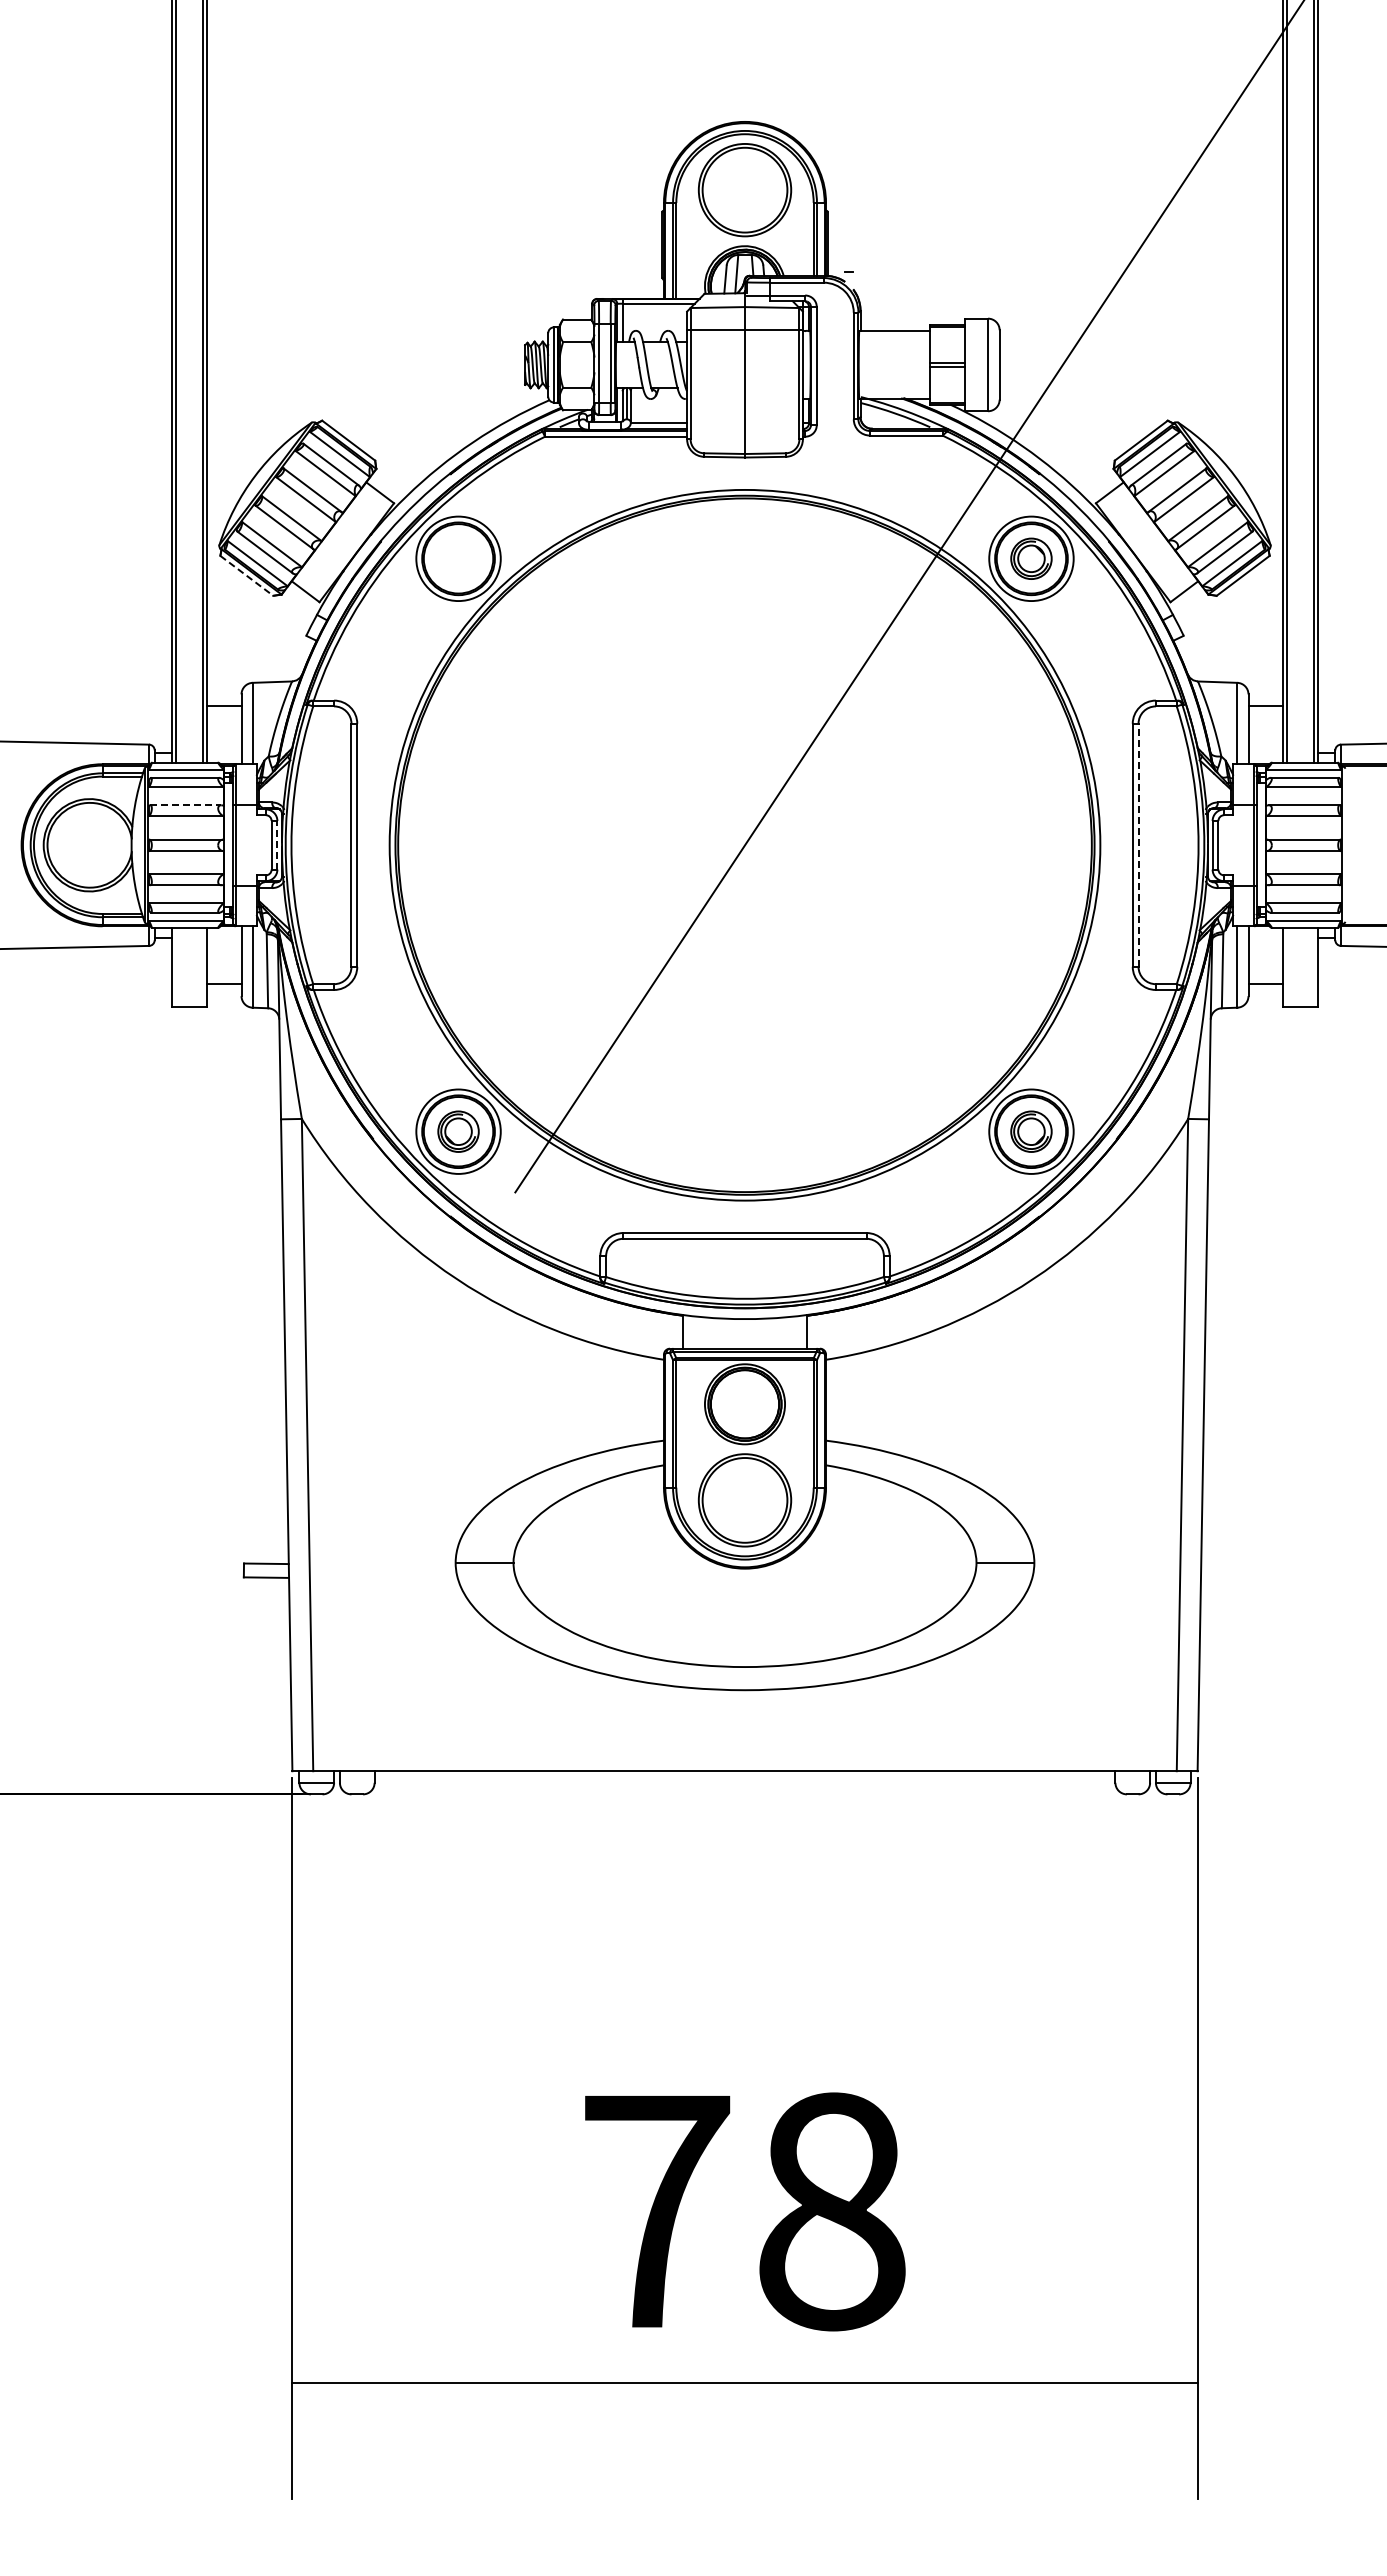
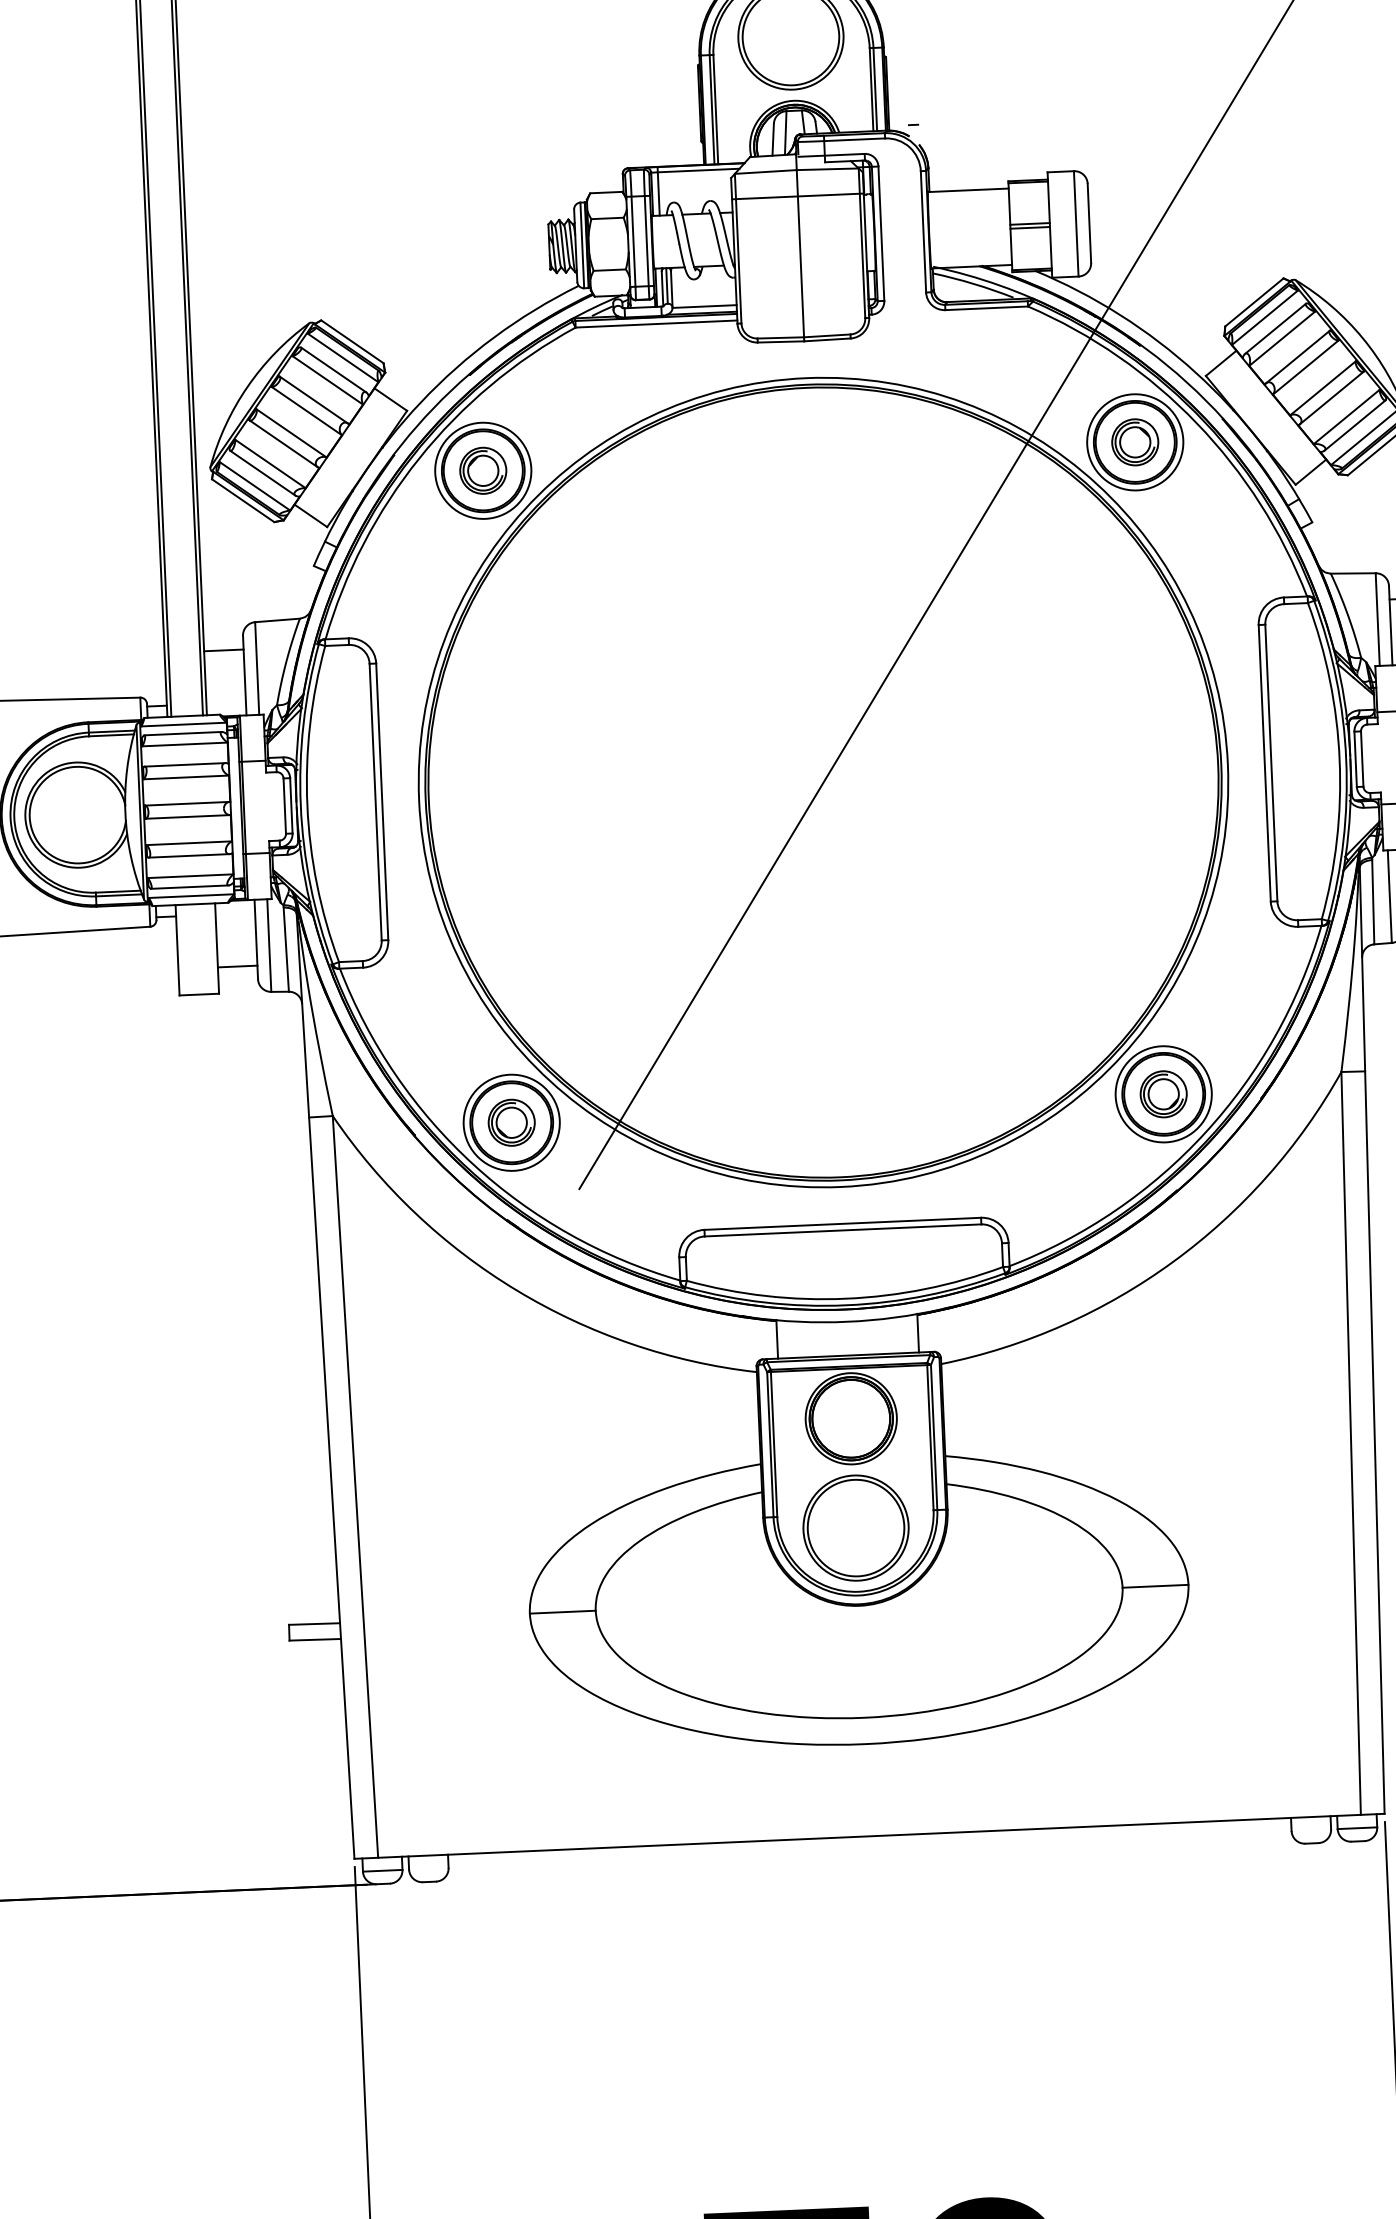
part: (458, 558) -> (483, 470), added
line: (247, 576) -> (243, 501), dashed -> solid
line: (185, 805) -> (184, 765), dashed -> solid
line: (277, 844) -> (291, 804), dashed -> solid
line: (1138, 845) -> (1271, 763), dashed -> solid

